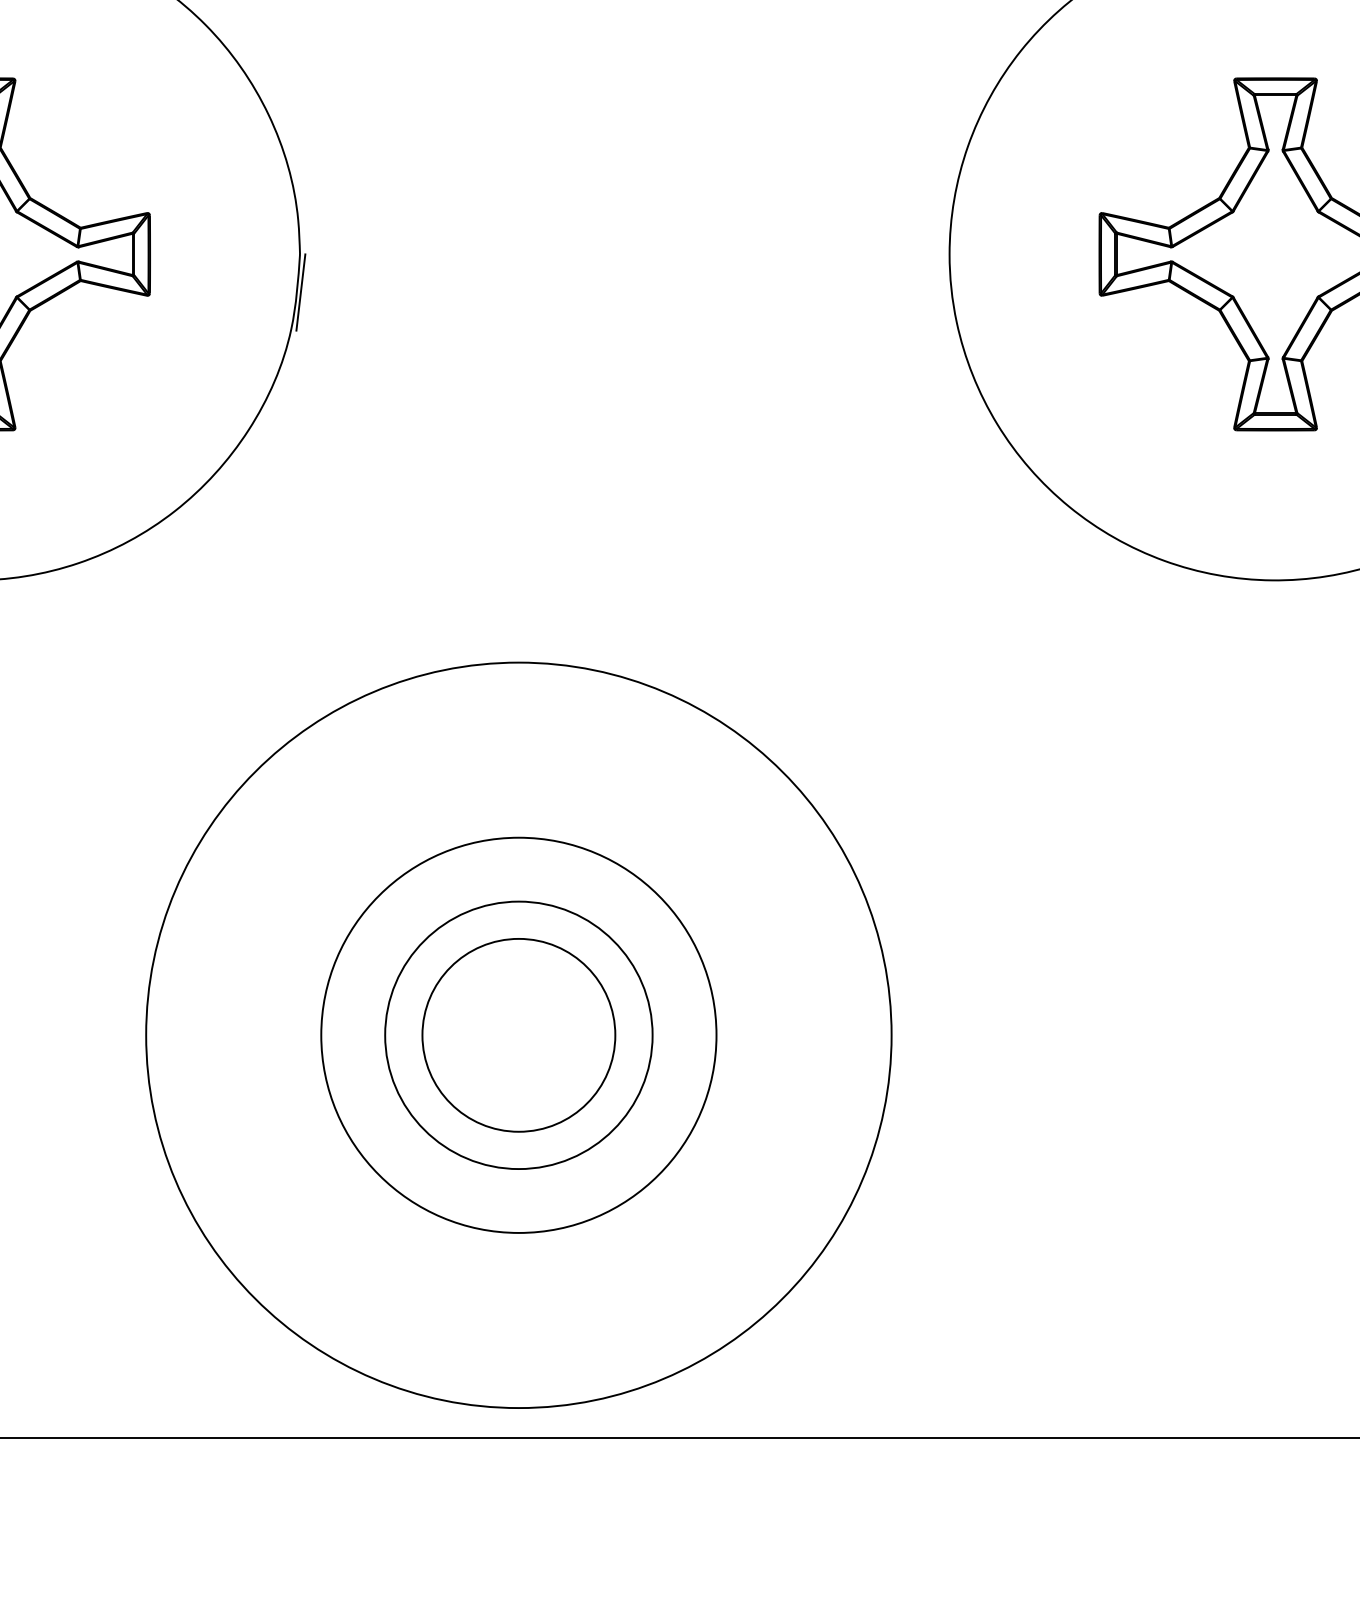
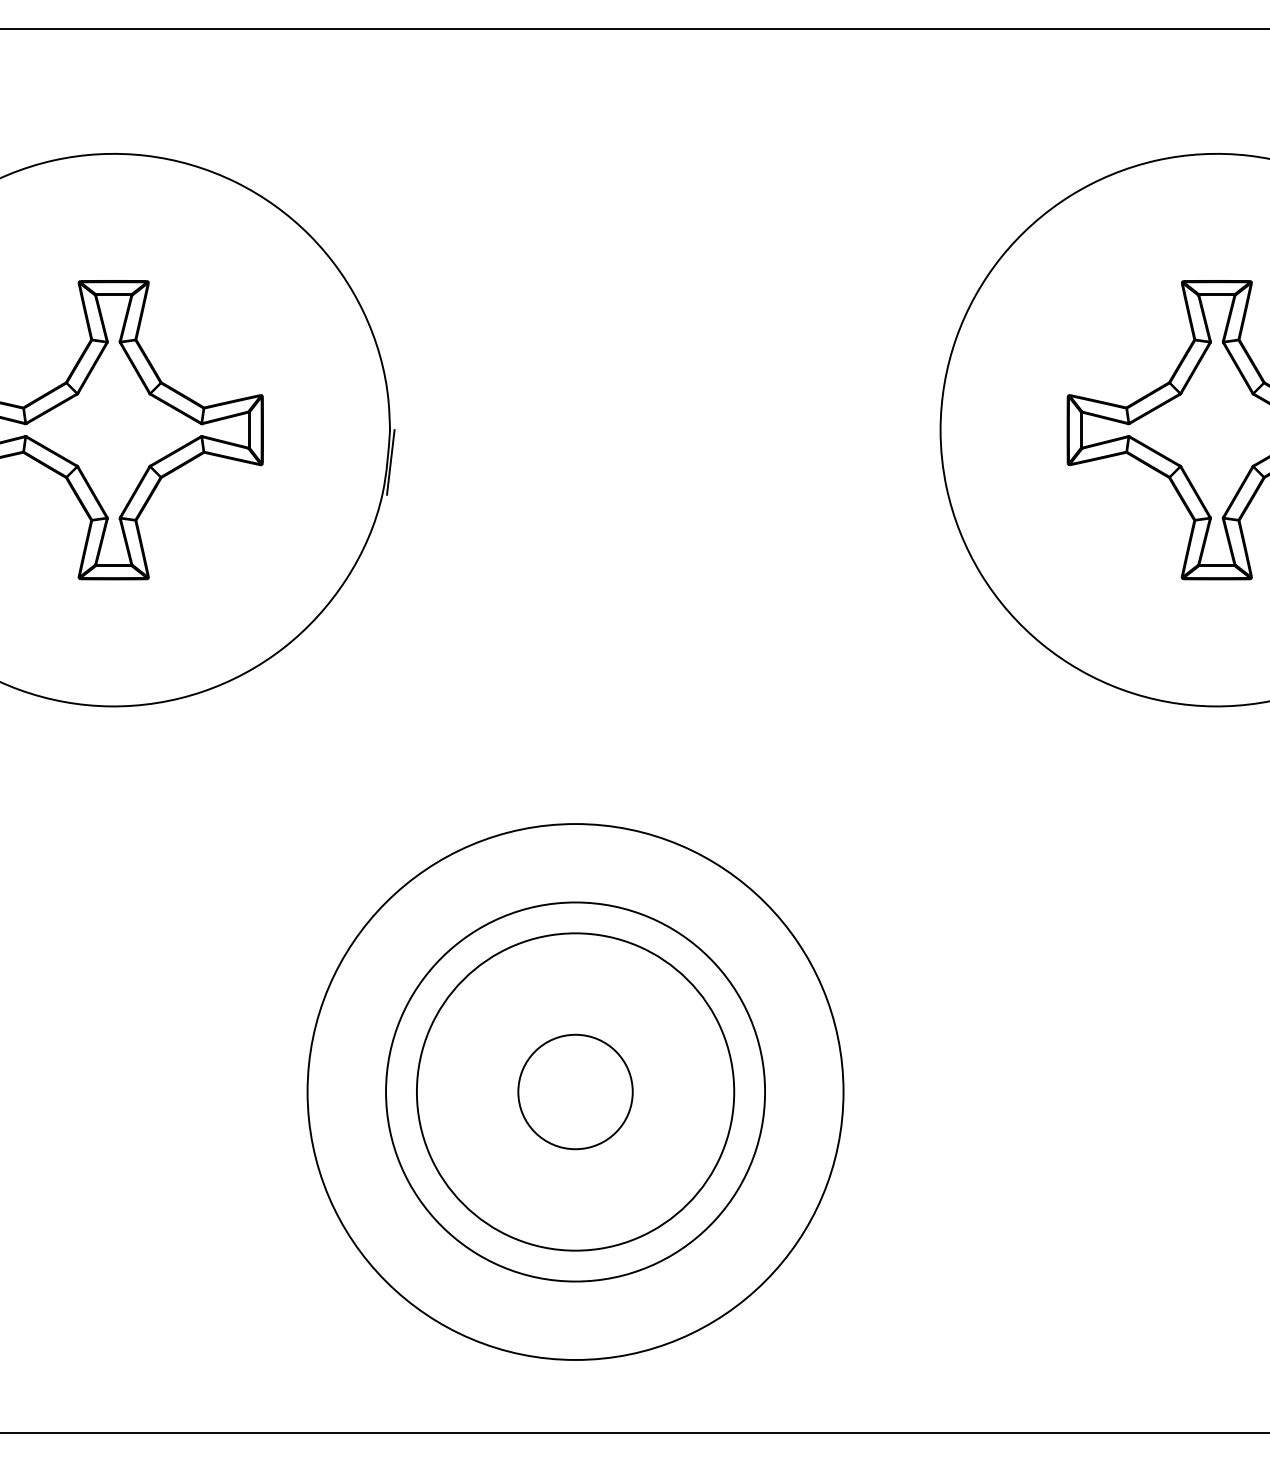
circle: (518, 1034) -> (575, 1091), size x0.6
circle: (518, 1034) -> (575, 1091), size x0.7
circle: (518, 1034) -> (575, 1091), size x1.4
circle: (518, 1034) -> (575, 1091), size x1.6

